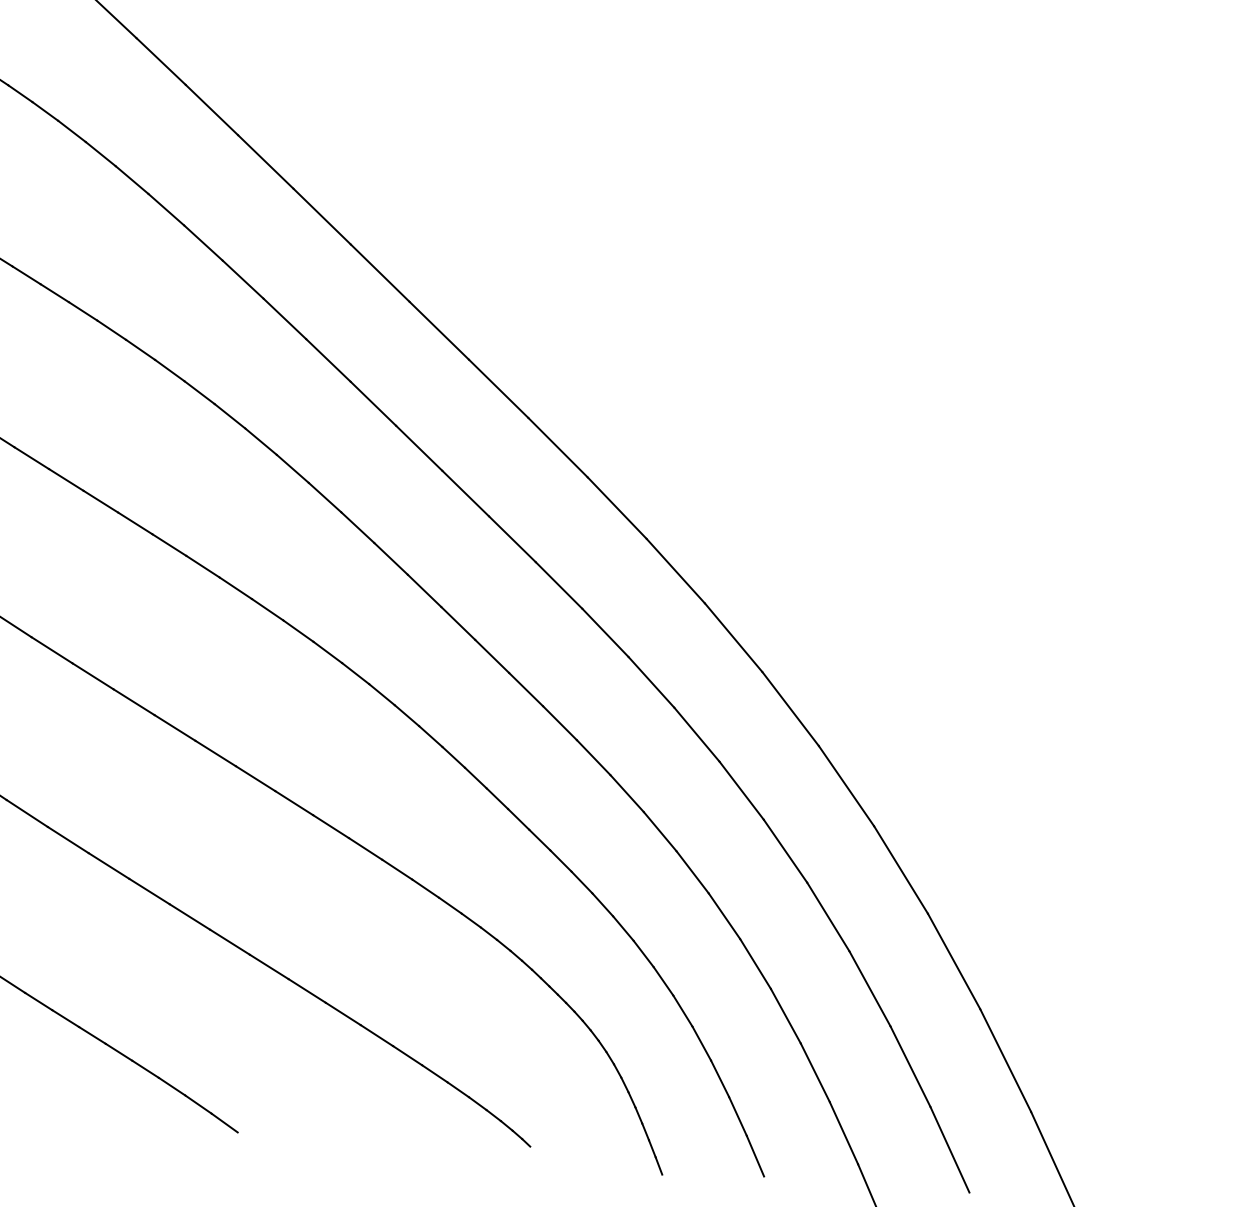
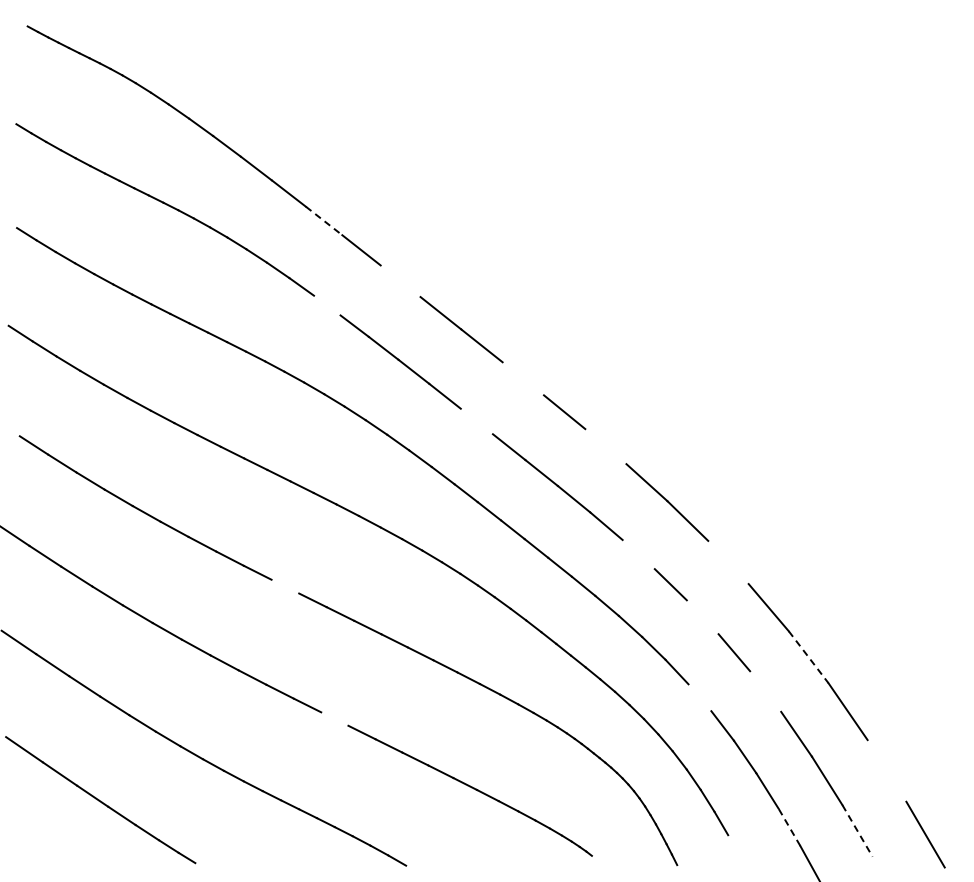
line: (212, 110) -> (324, 221), solid -> dashed
line: (321, 216) -> (400, 281), removed
line: (203, 242) -> (327, 305), removed
line: (497, 388) -> (522, 378), removed
line: (418, 448) -> (476, 421), removed
line: (616, 507) -> (605, 446), removed
line: (93, 676) -> (285, 586), removed
line: (651, 682) -> (638, 554), removed
line: (790, 709) -> (728, 562), removed
line: (741, 791) -> (702, 617), removed
line: (900, 870) -> (808, 657), solid -> dashed
line: (149, 890) -> (334, 718), removed
line: (723, 915) -> (699, 697), removed
line: (828, 916) -> (765, 691), removed
line: (1004, 1059) -> (886, 770), removed
line: (844, 1133) -> (789, 827), solid -> dashed
line: (950, 1149) -> (857, 830), solid -> dashed
line: (754, 1156) -> (734, 847), removed

